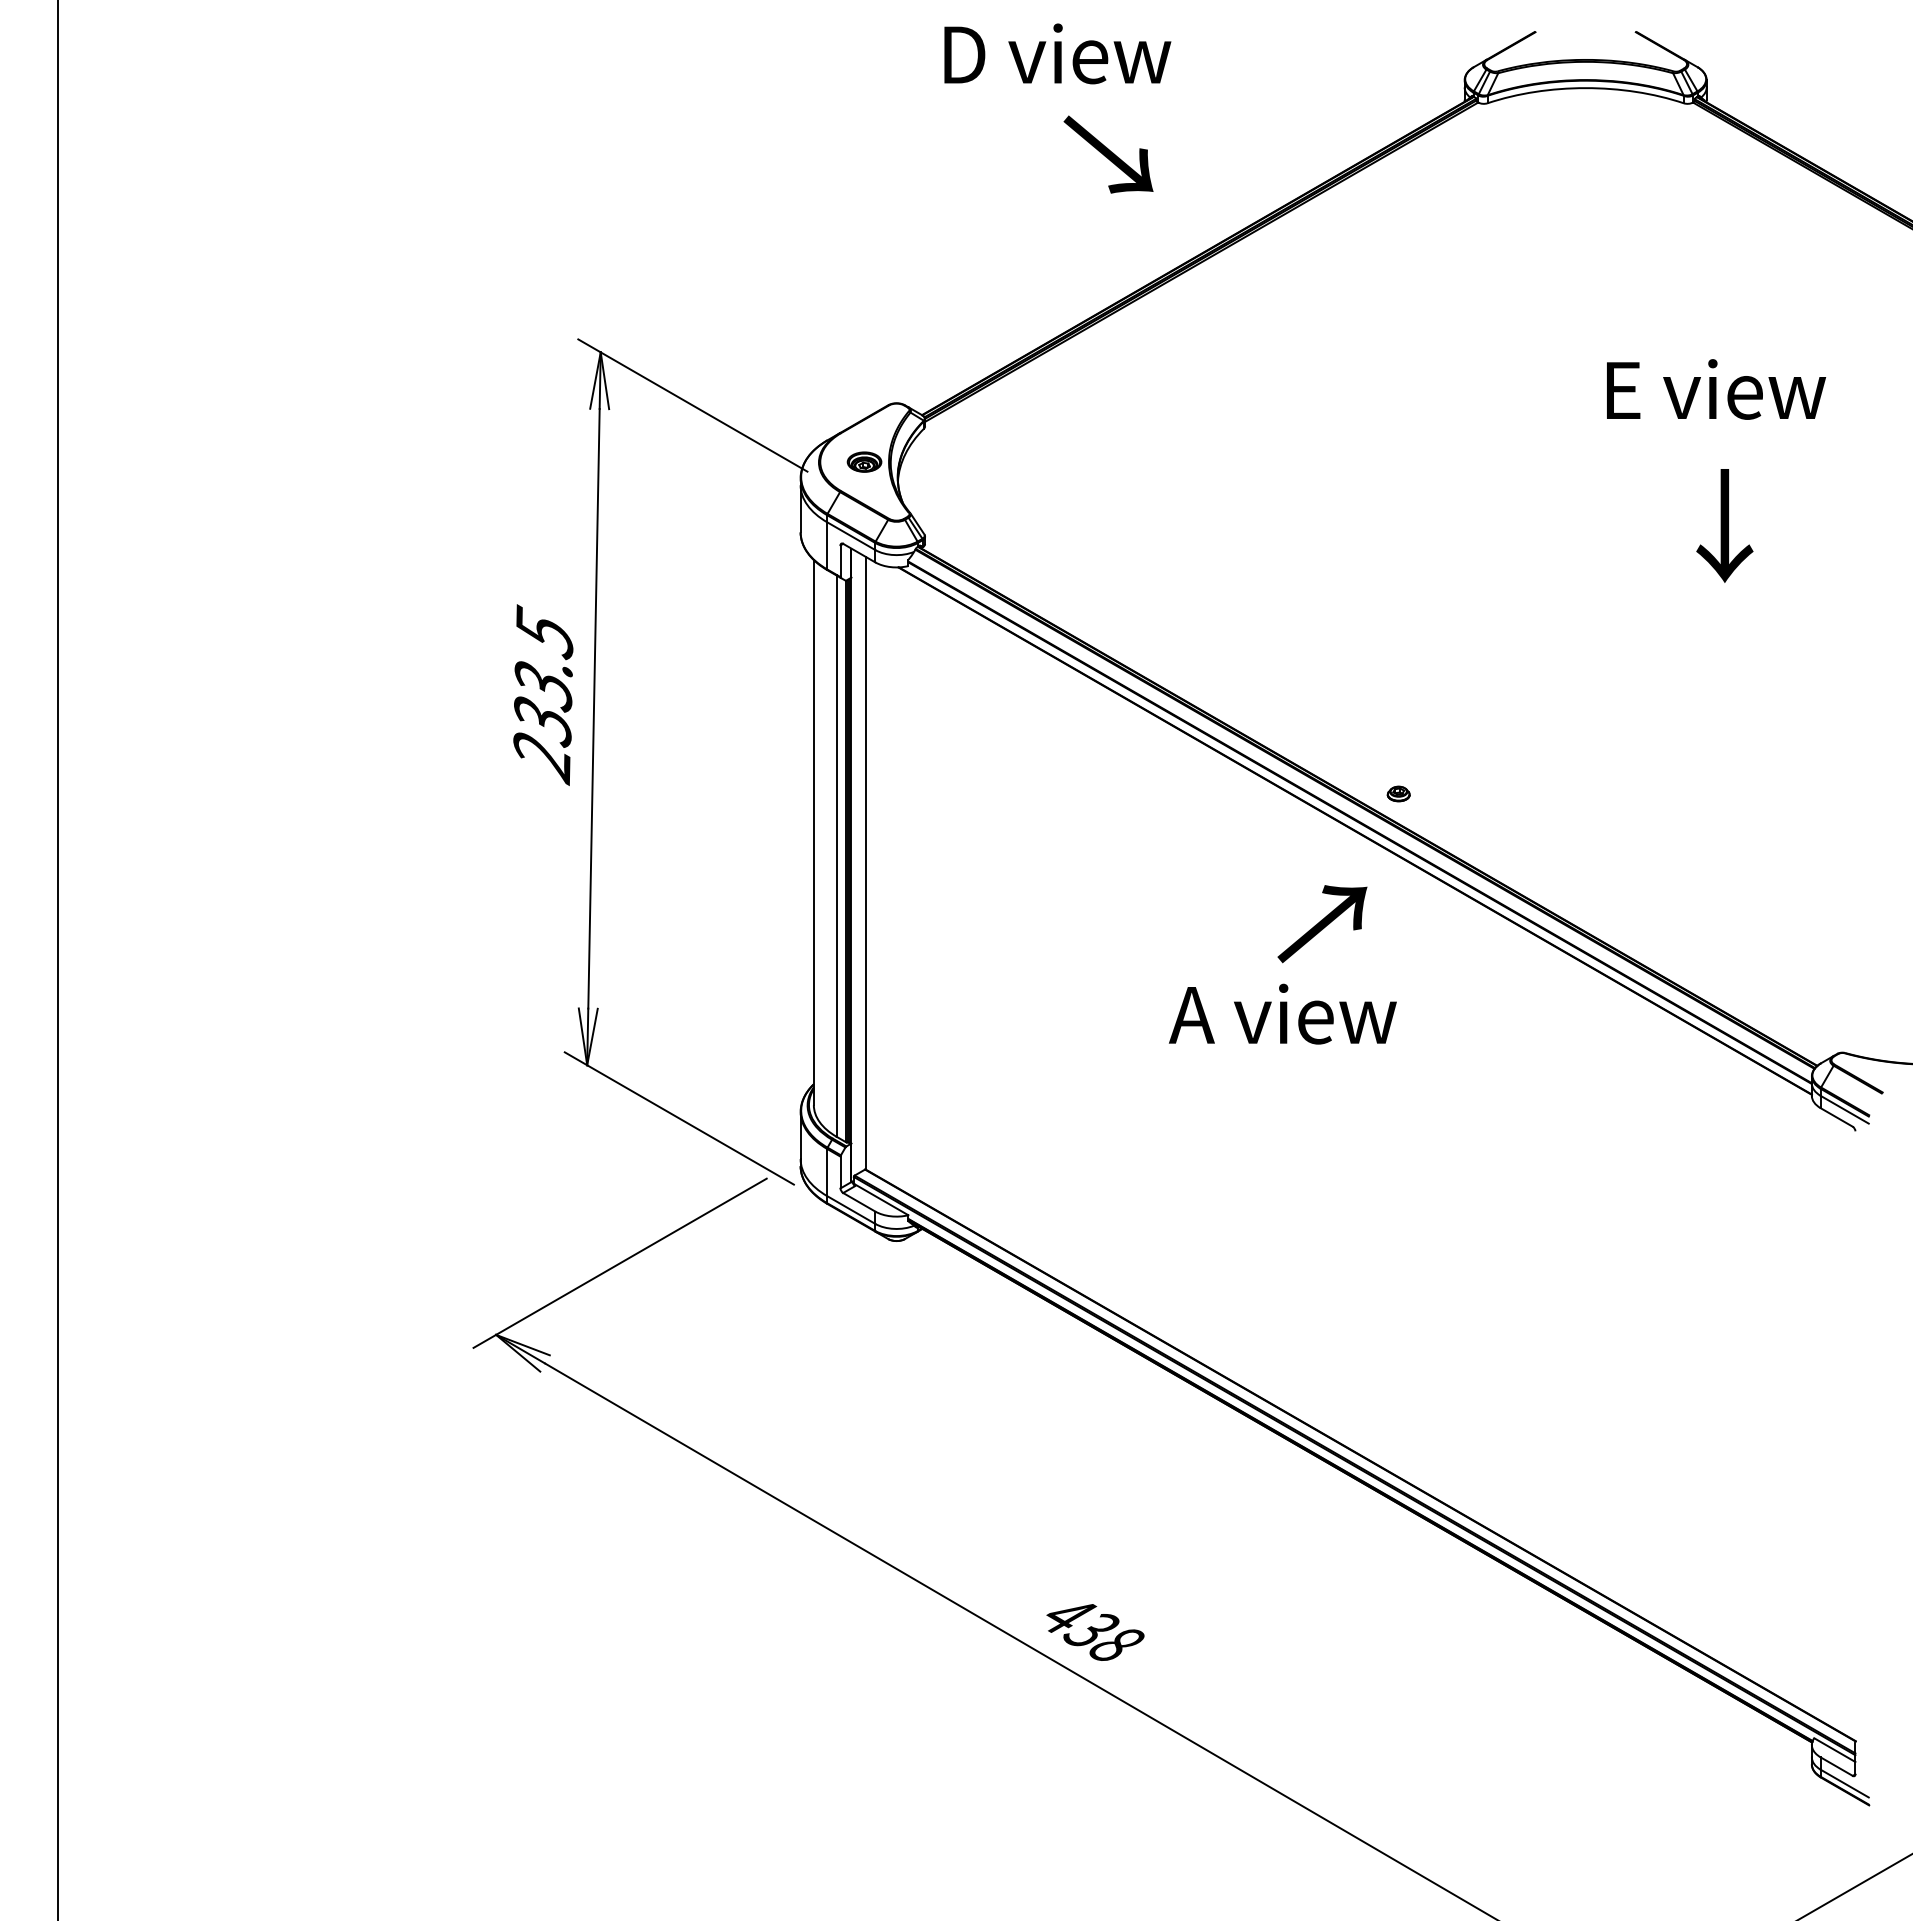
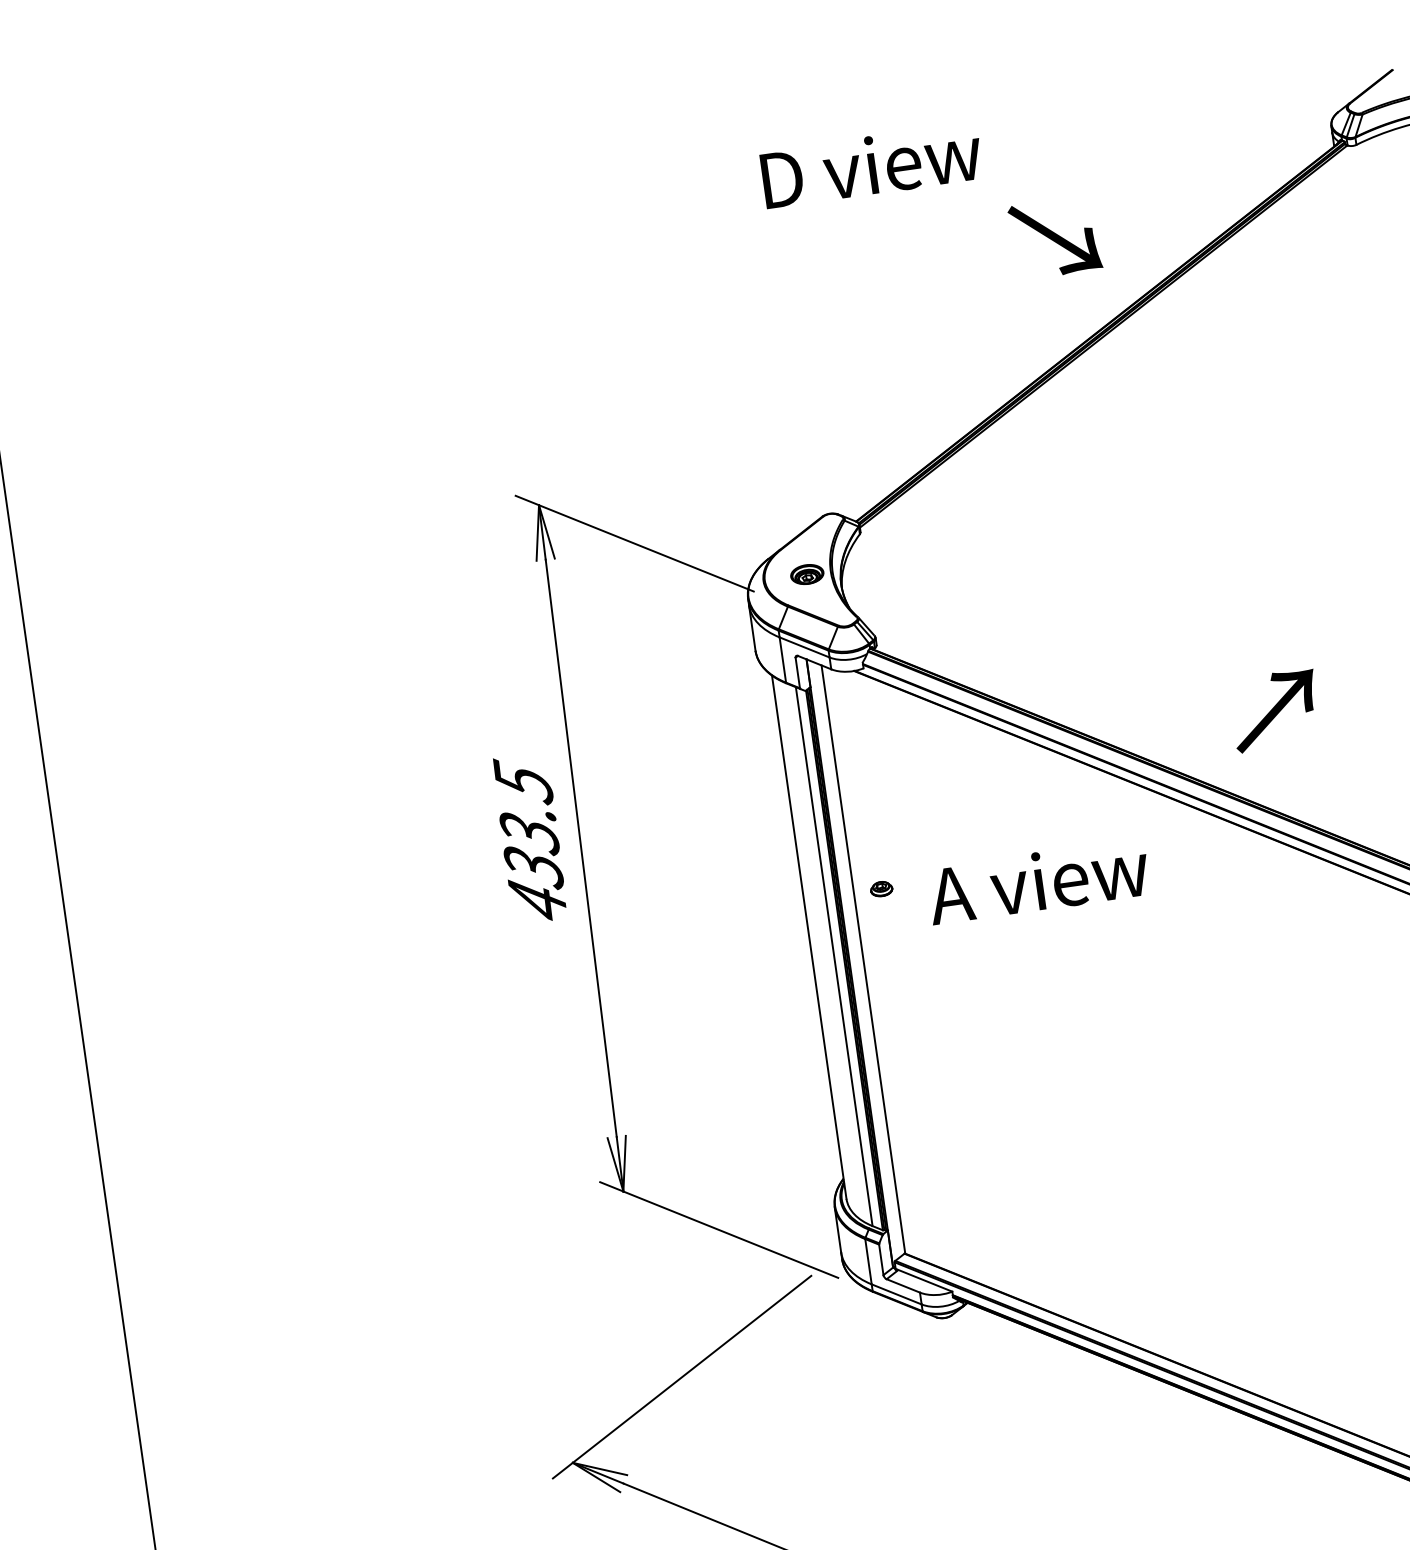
text: (1057, 53) -> (871, 165), moved
text: (1108, 154) -> (1055, 237), moved
text: (541, 758) -> (537, 903), 233.5 -> 433.5
part: (1398, 793) -> (881, 888), moved
text: (1322, 924) -> (1275, 711), moved
text: (1282, 1013) -> (1037, 881), moved

